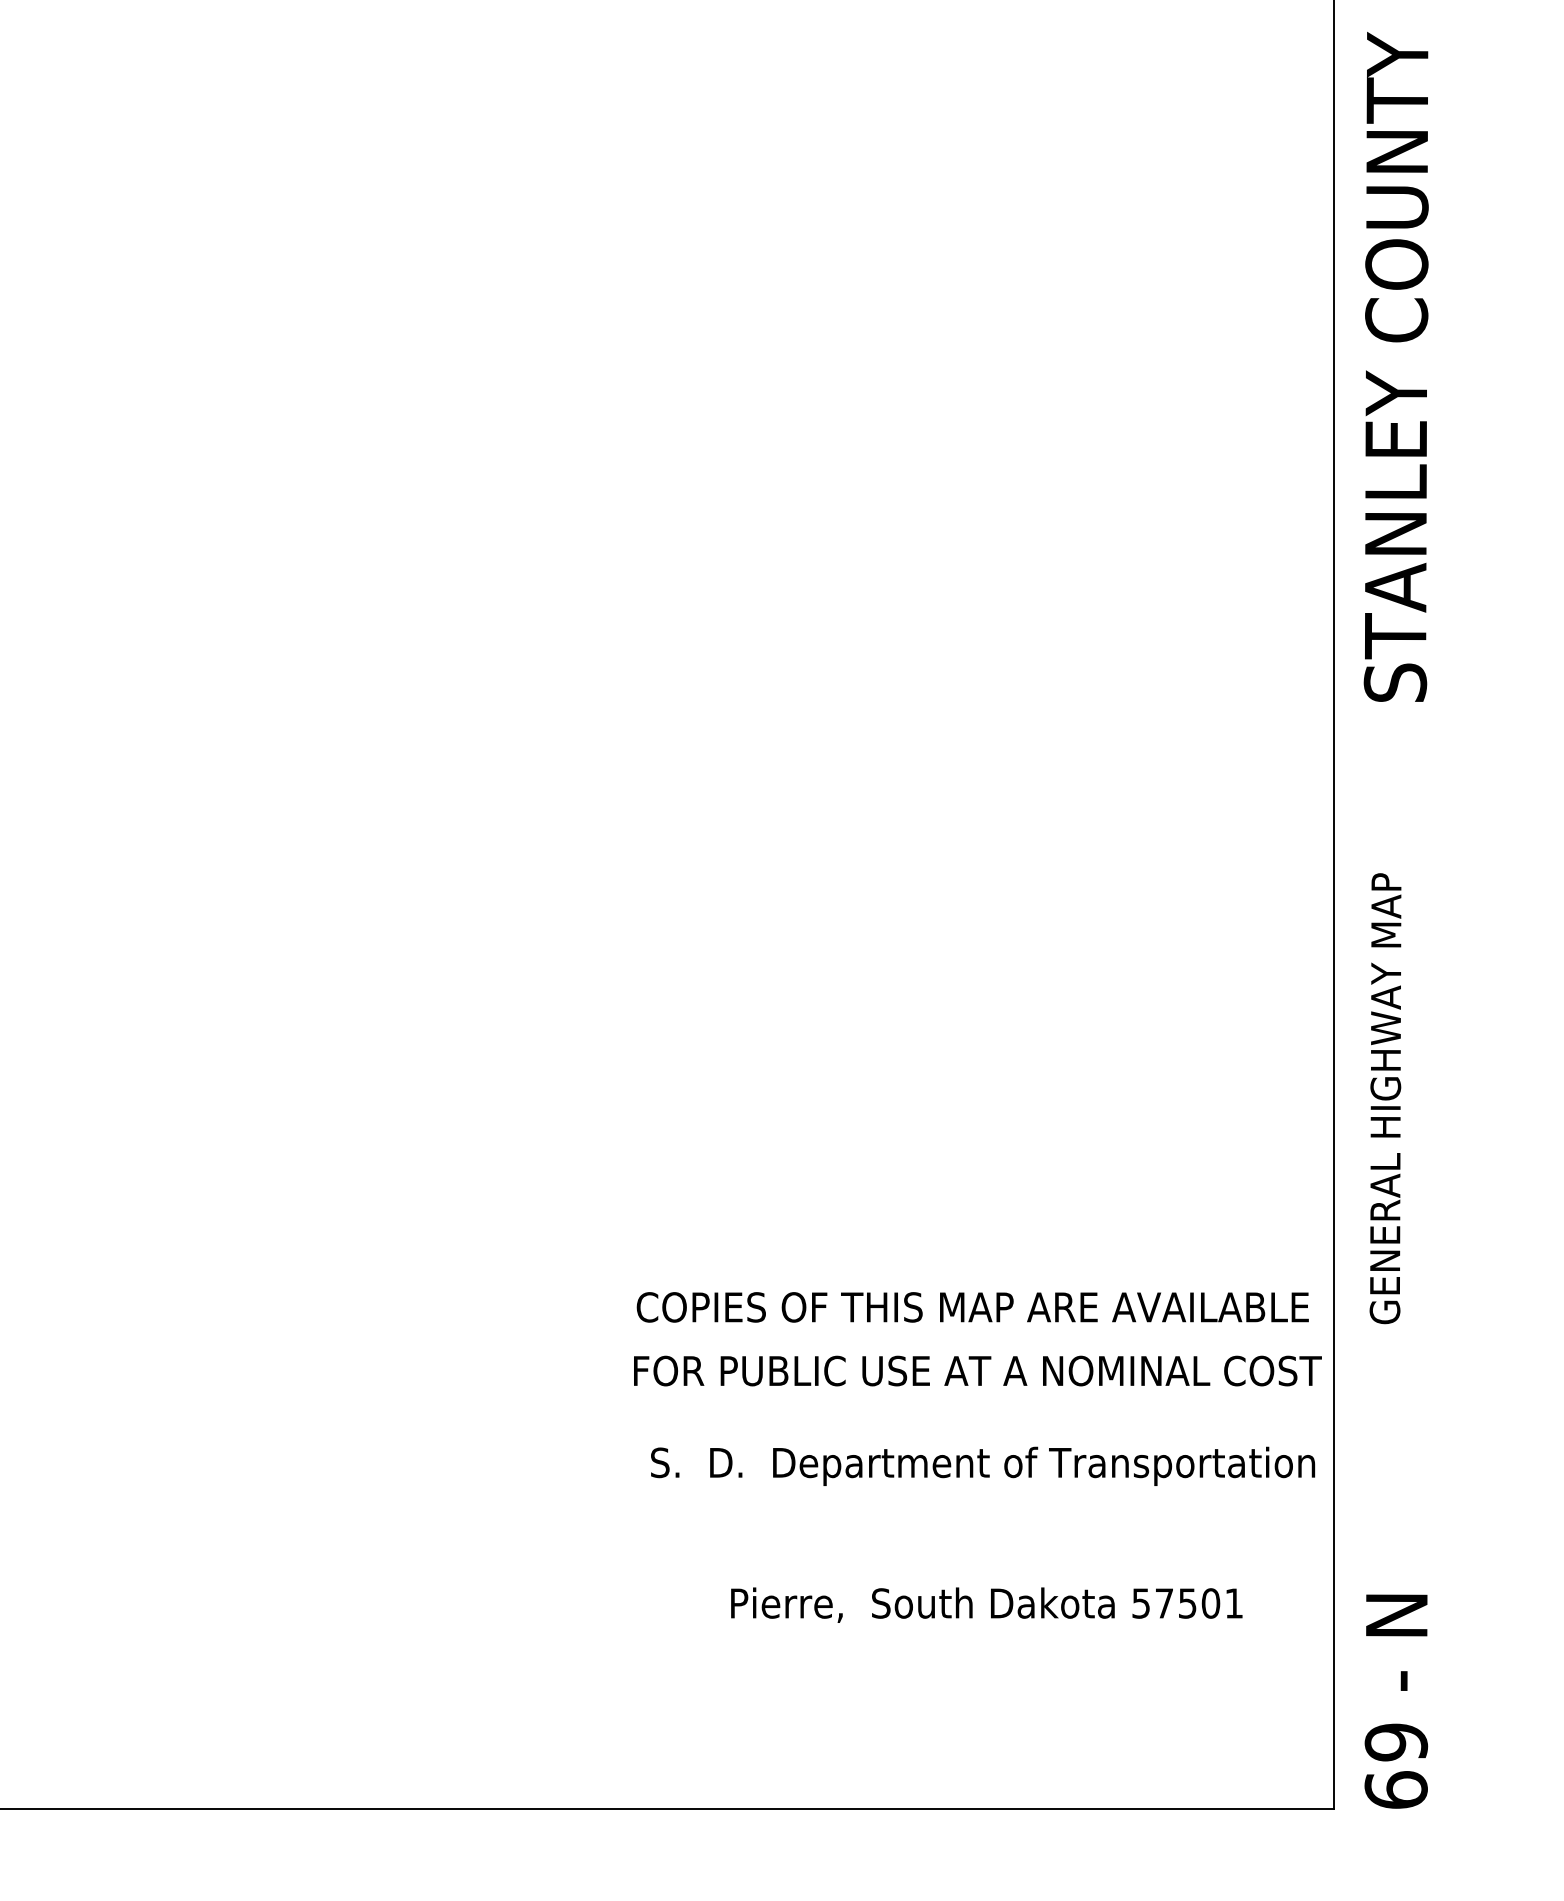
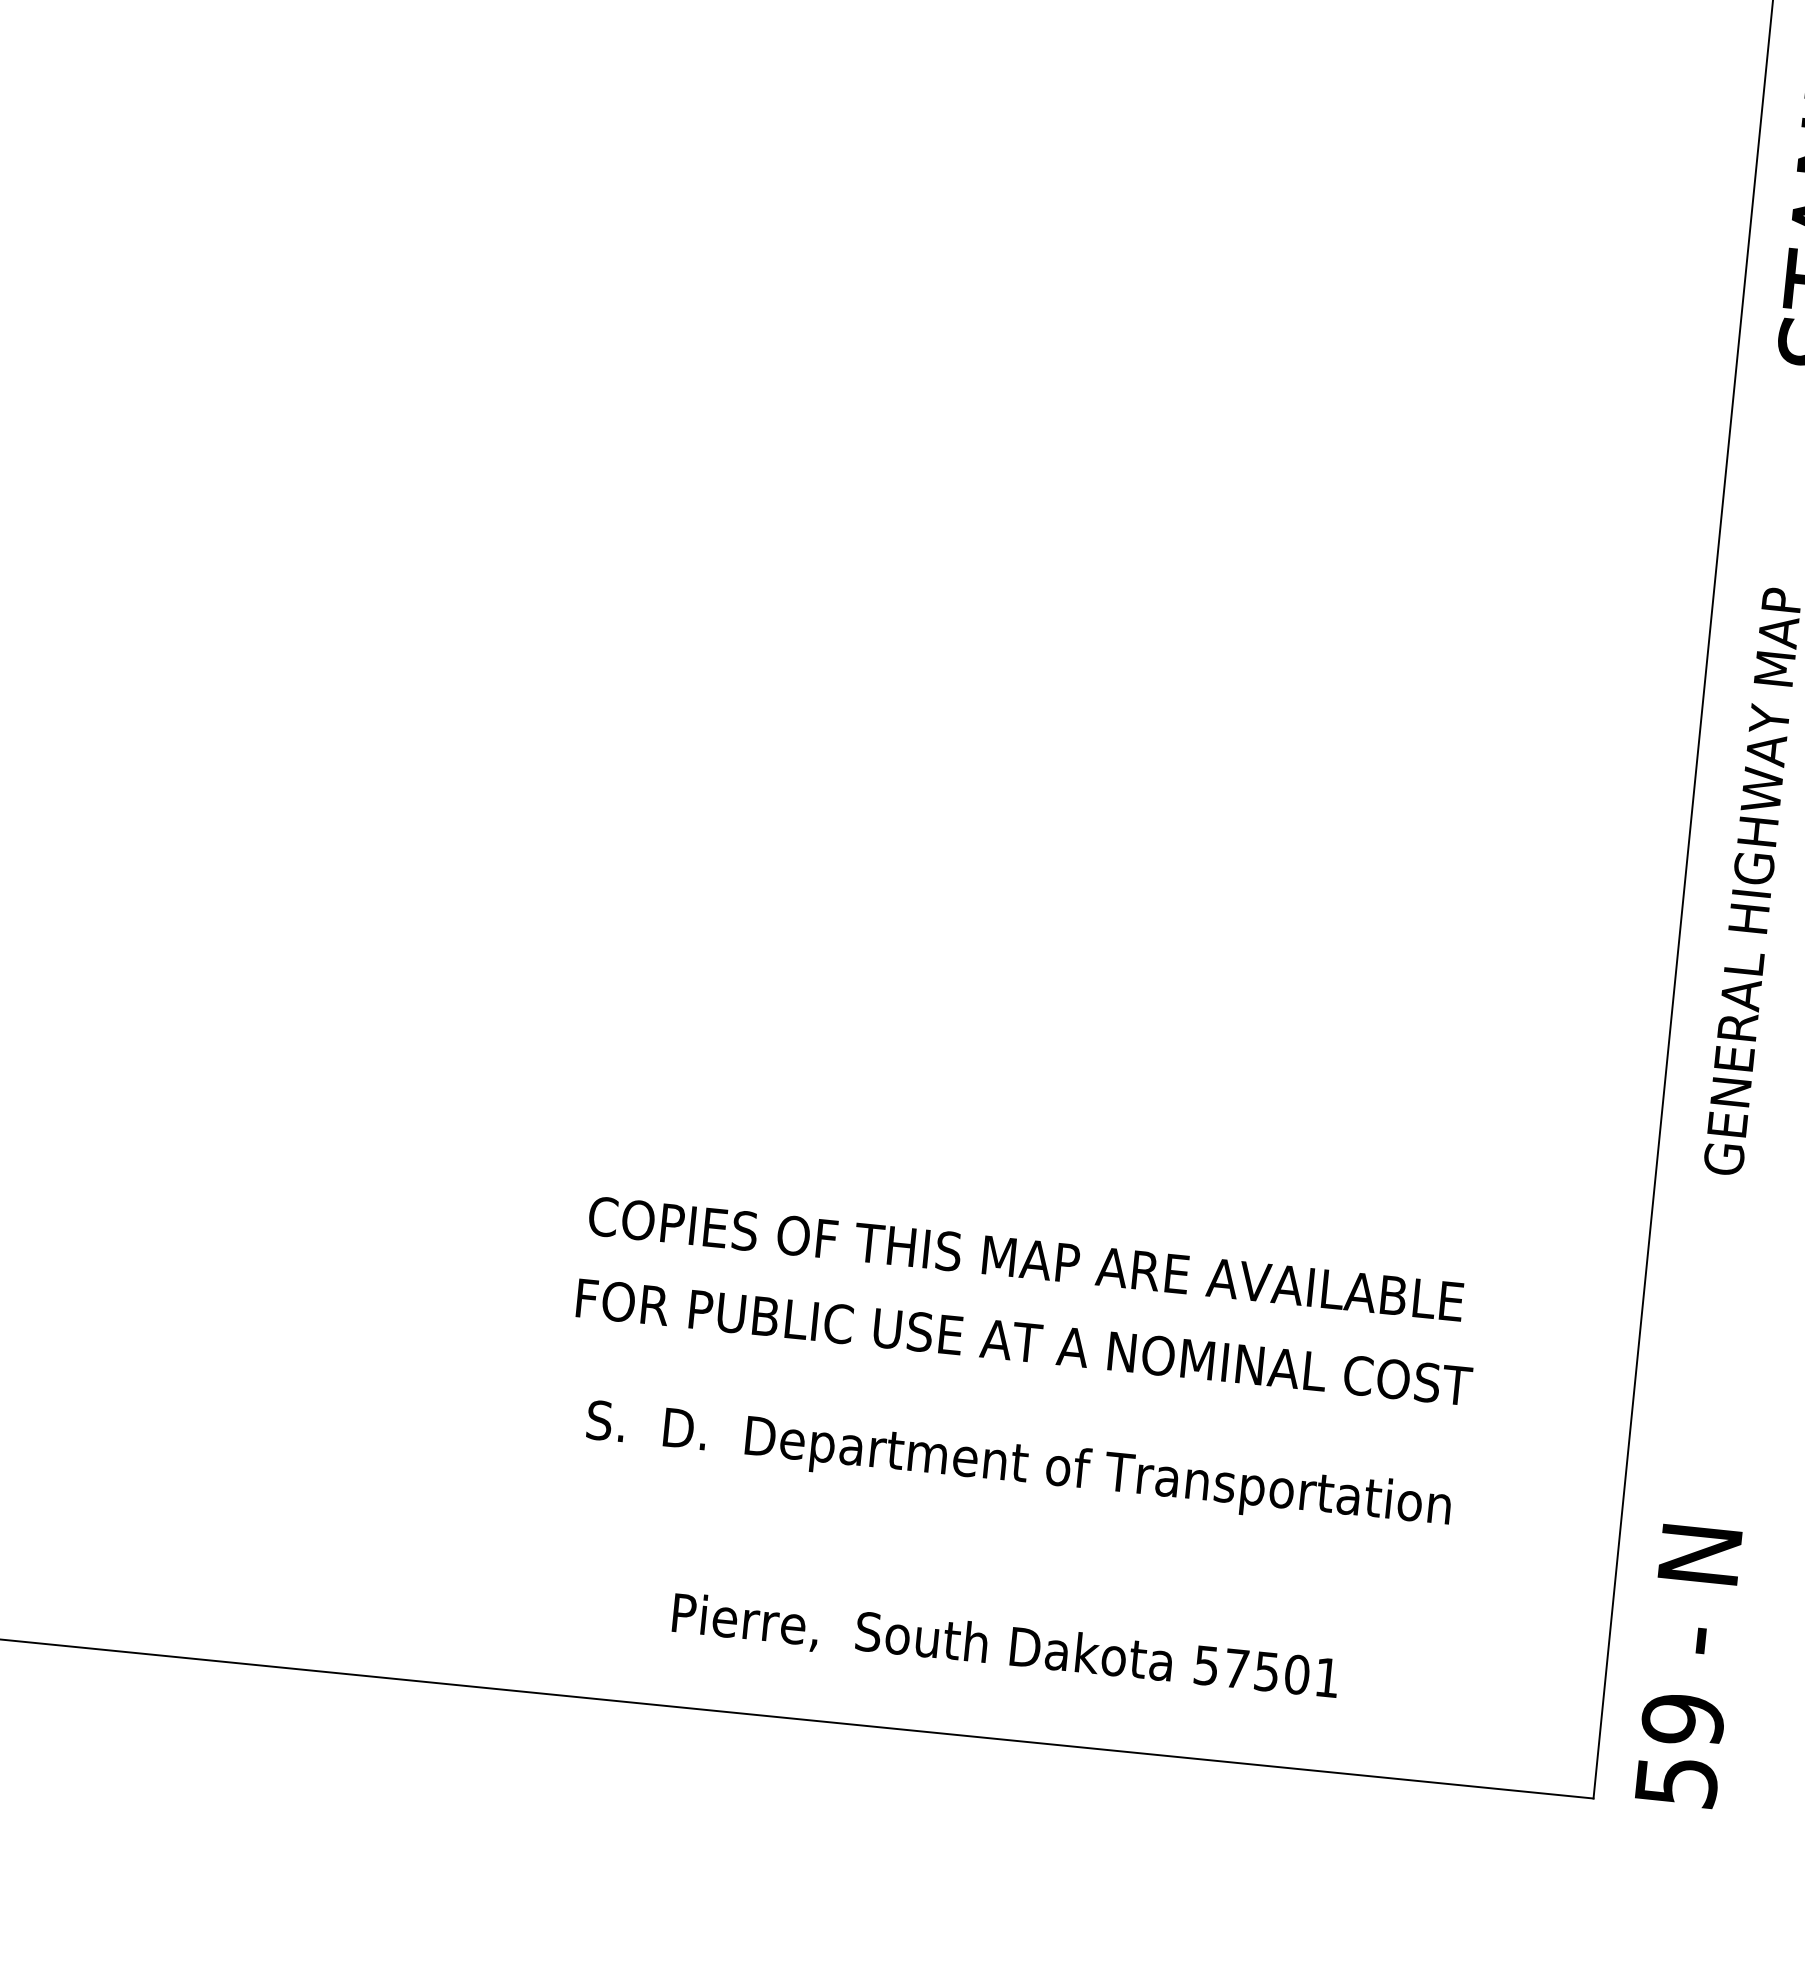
text: (977, 1457) -> (1012, 1454), moved
text: (1395, 1789) -> (1675, 1780), 69 -> 59

